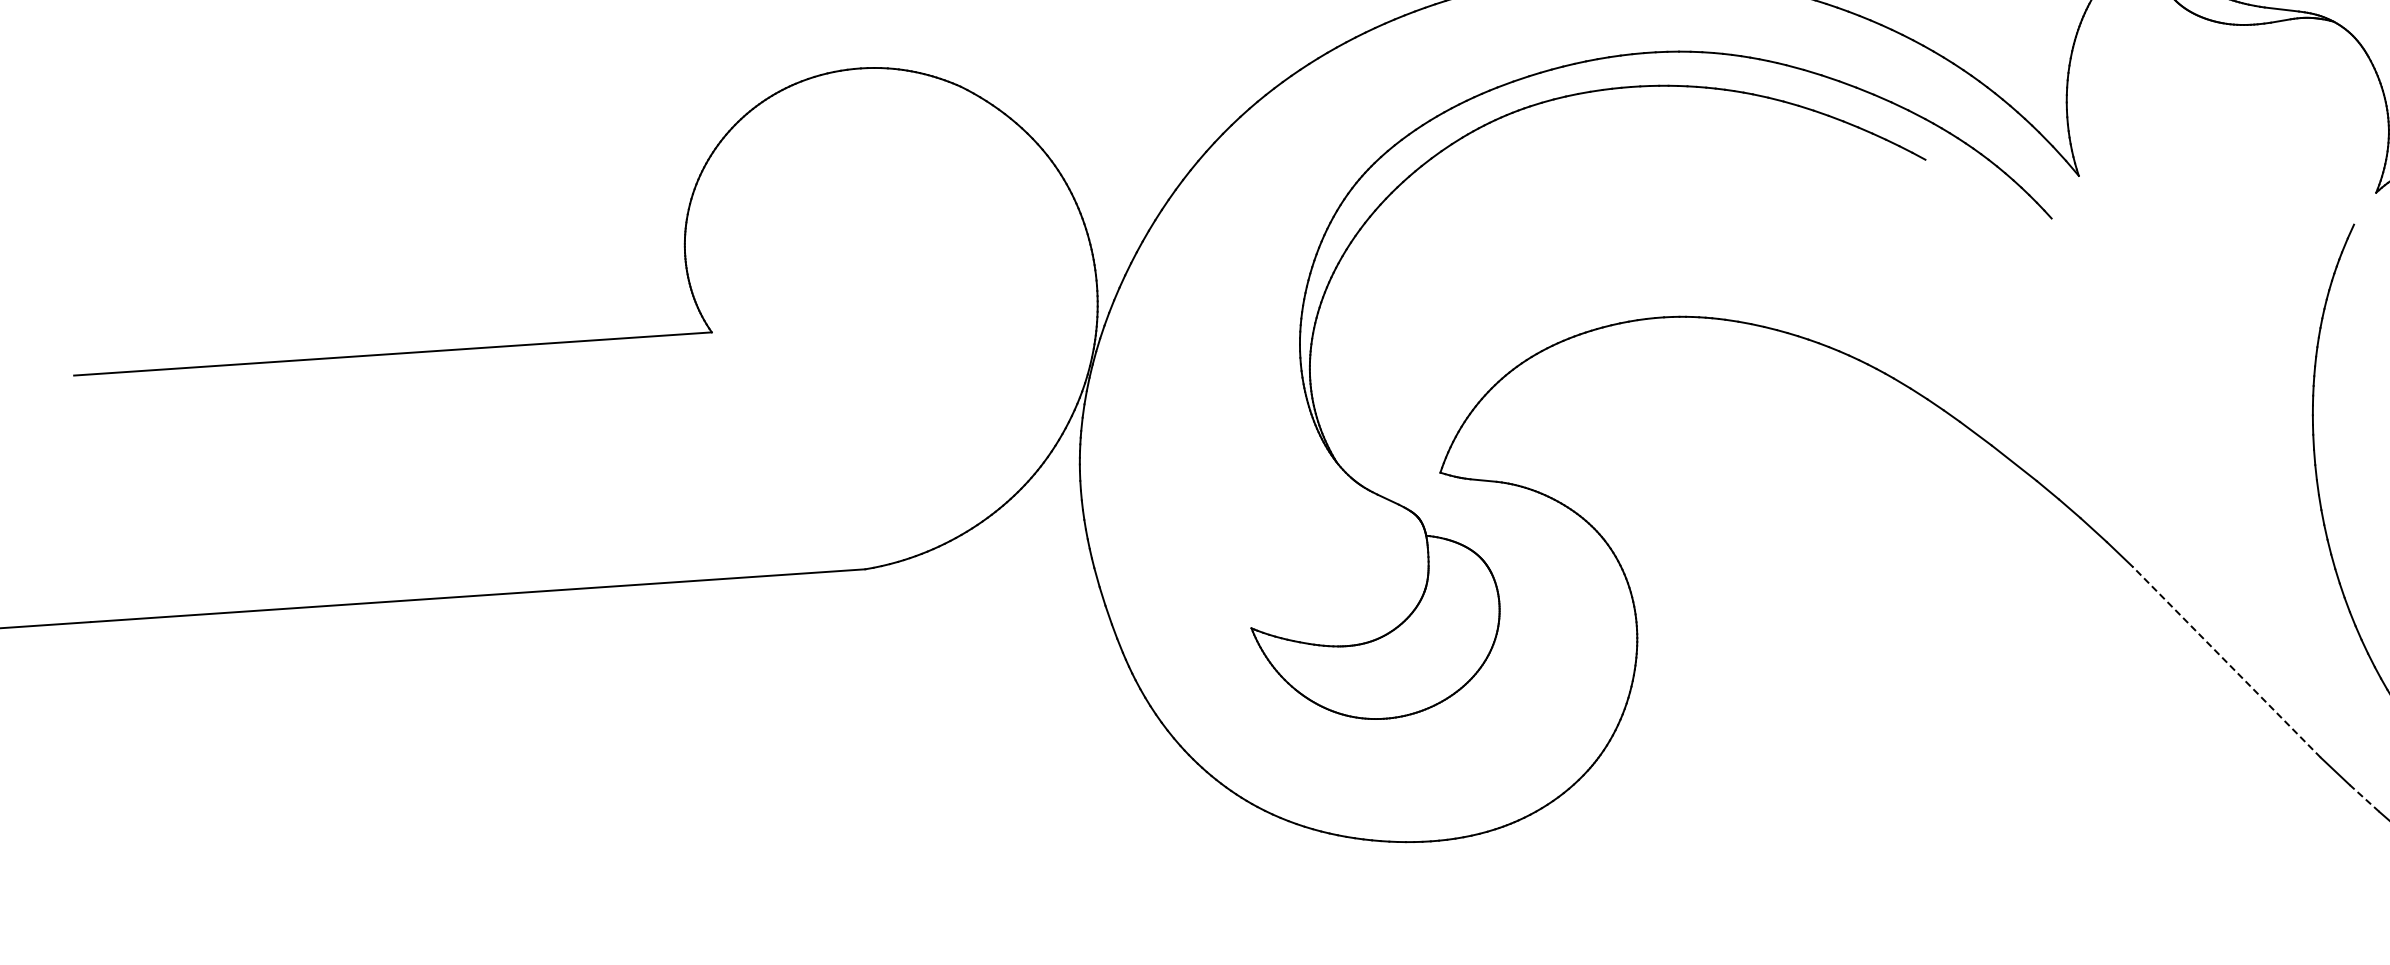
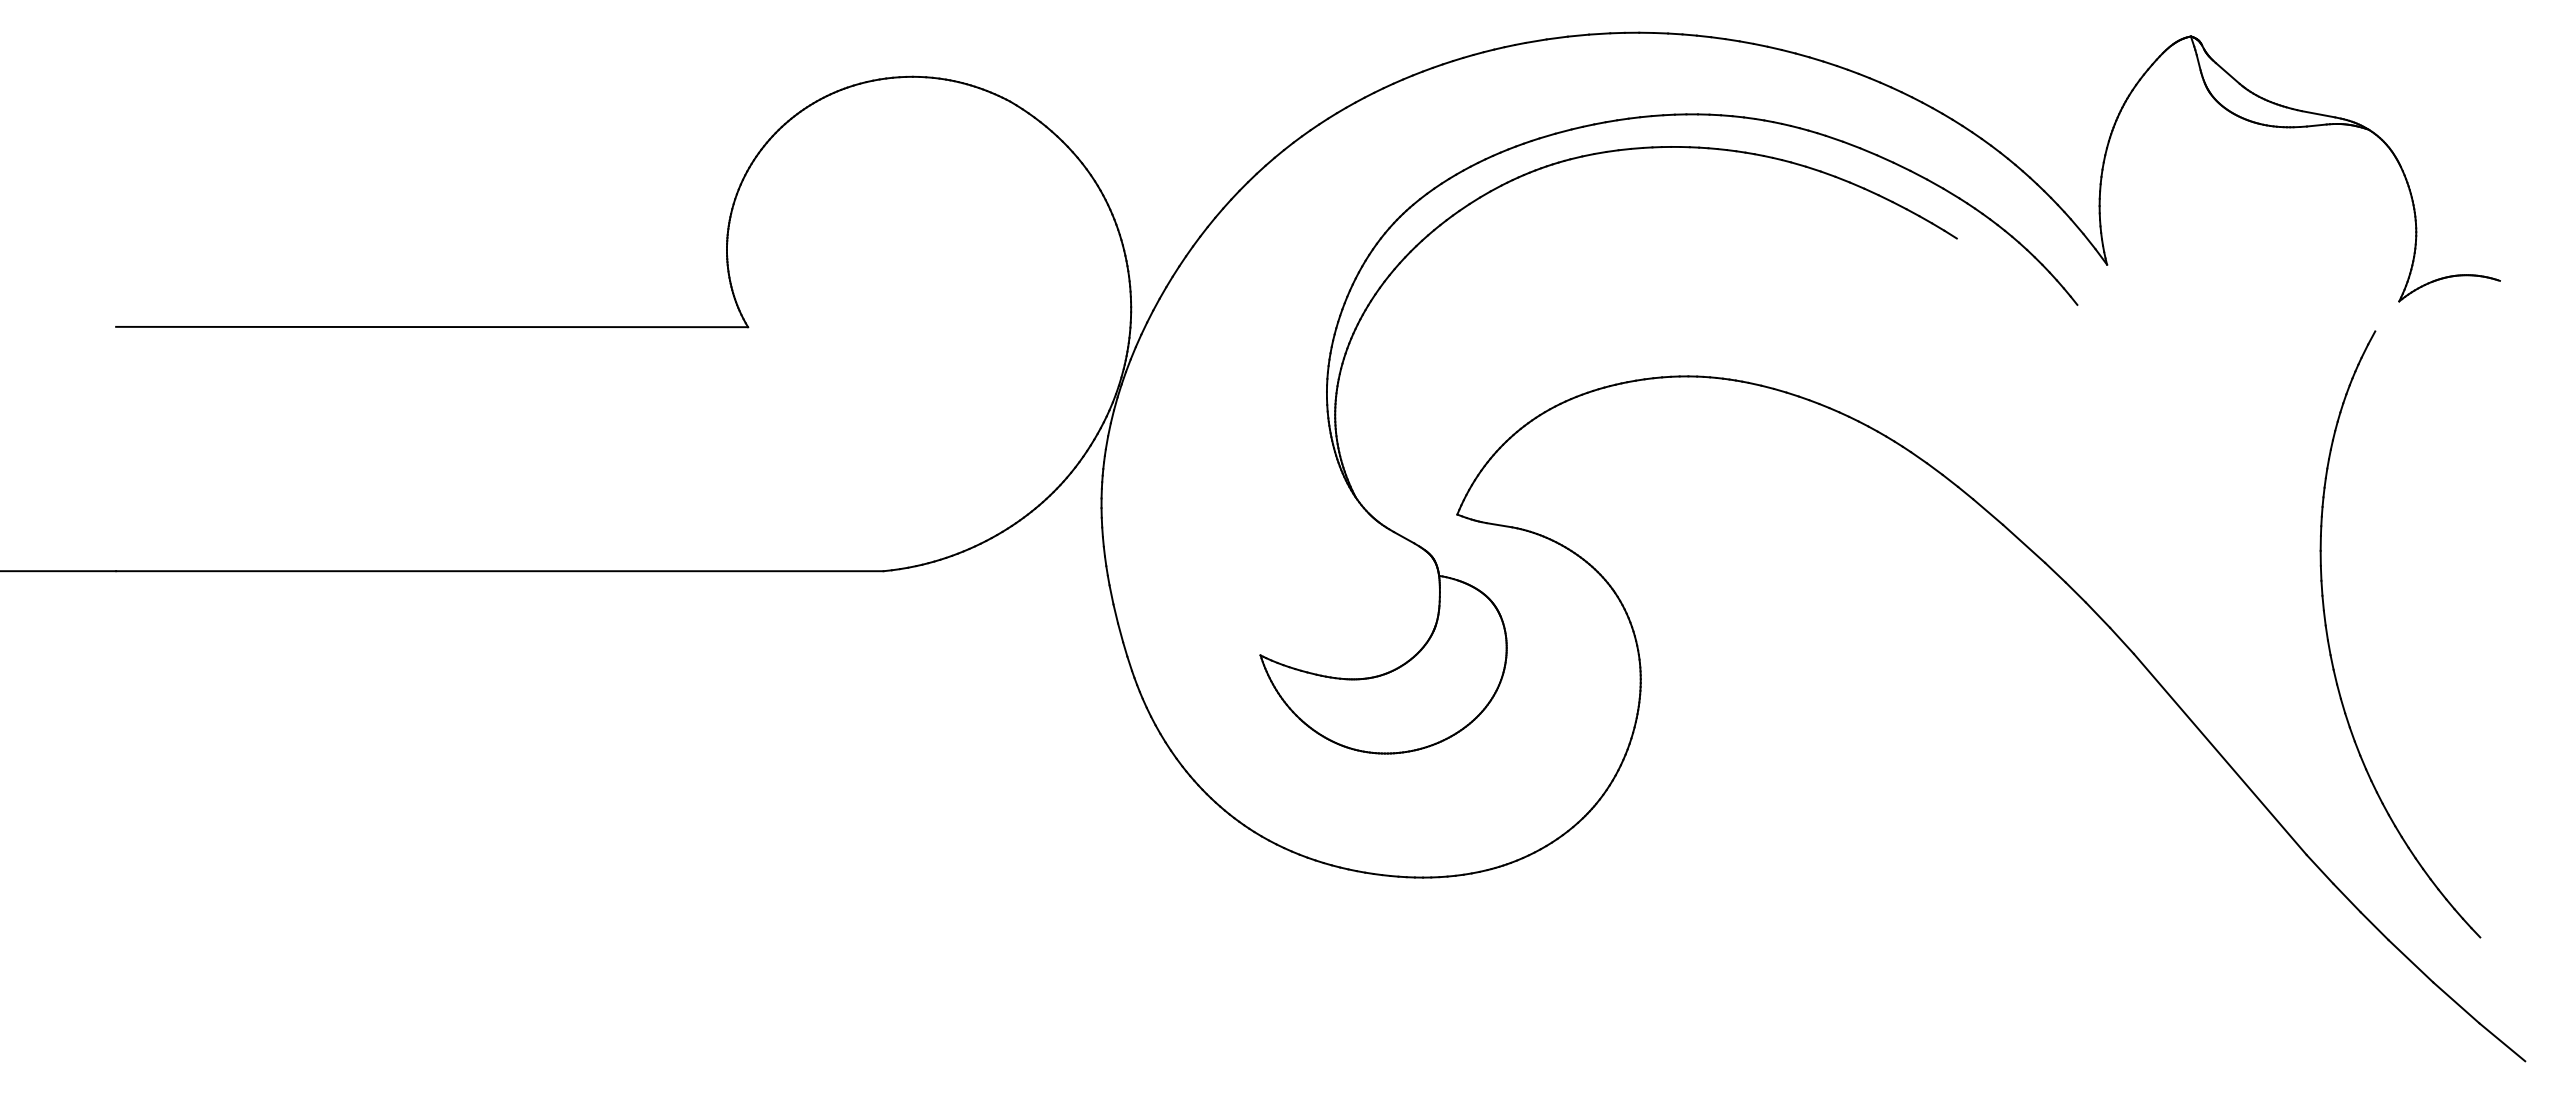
line: (2226, 662) -> (2220, 754), dashed -> solid
line: (2365, 798) -> (2347, 898), dashed -> solid

